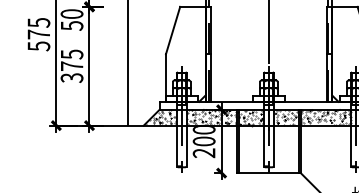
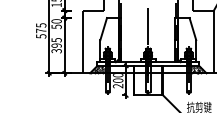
text: (71, 65) -> (56, 45), 375 -> 395
hatch: (224, 117) -> (127, 69), removed
hatch: (312, 117) -> (168, 69), removed

